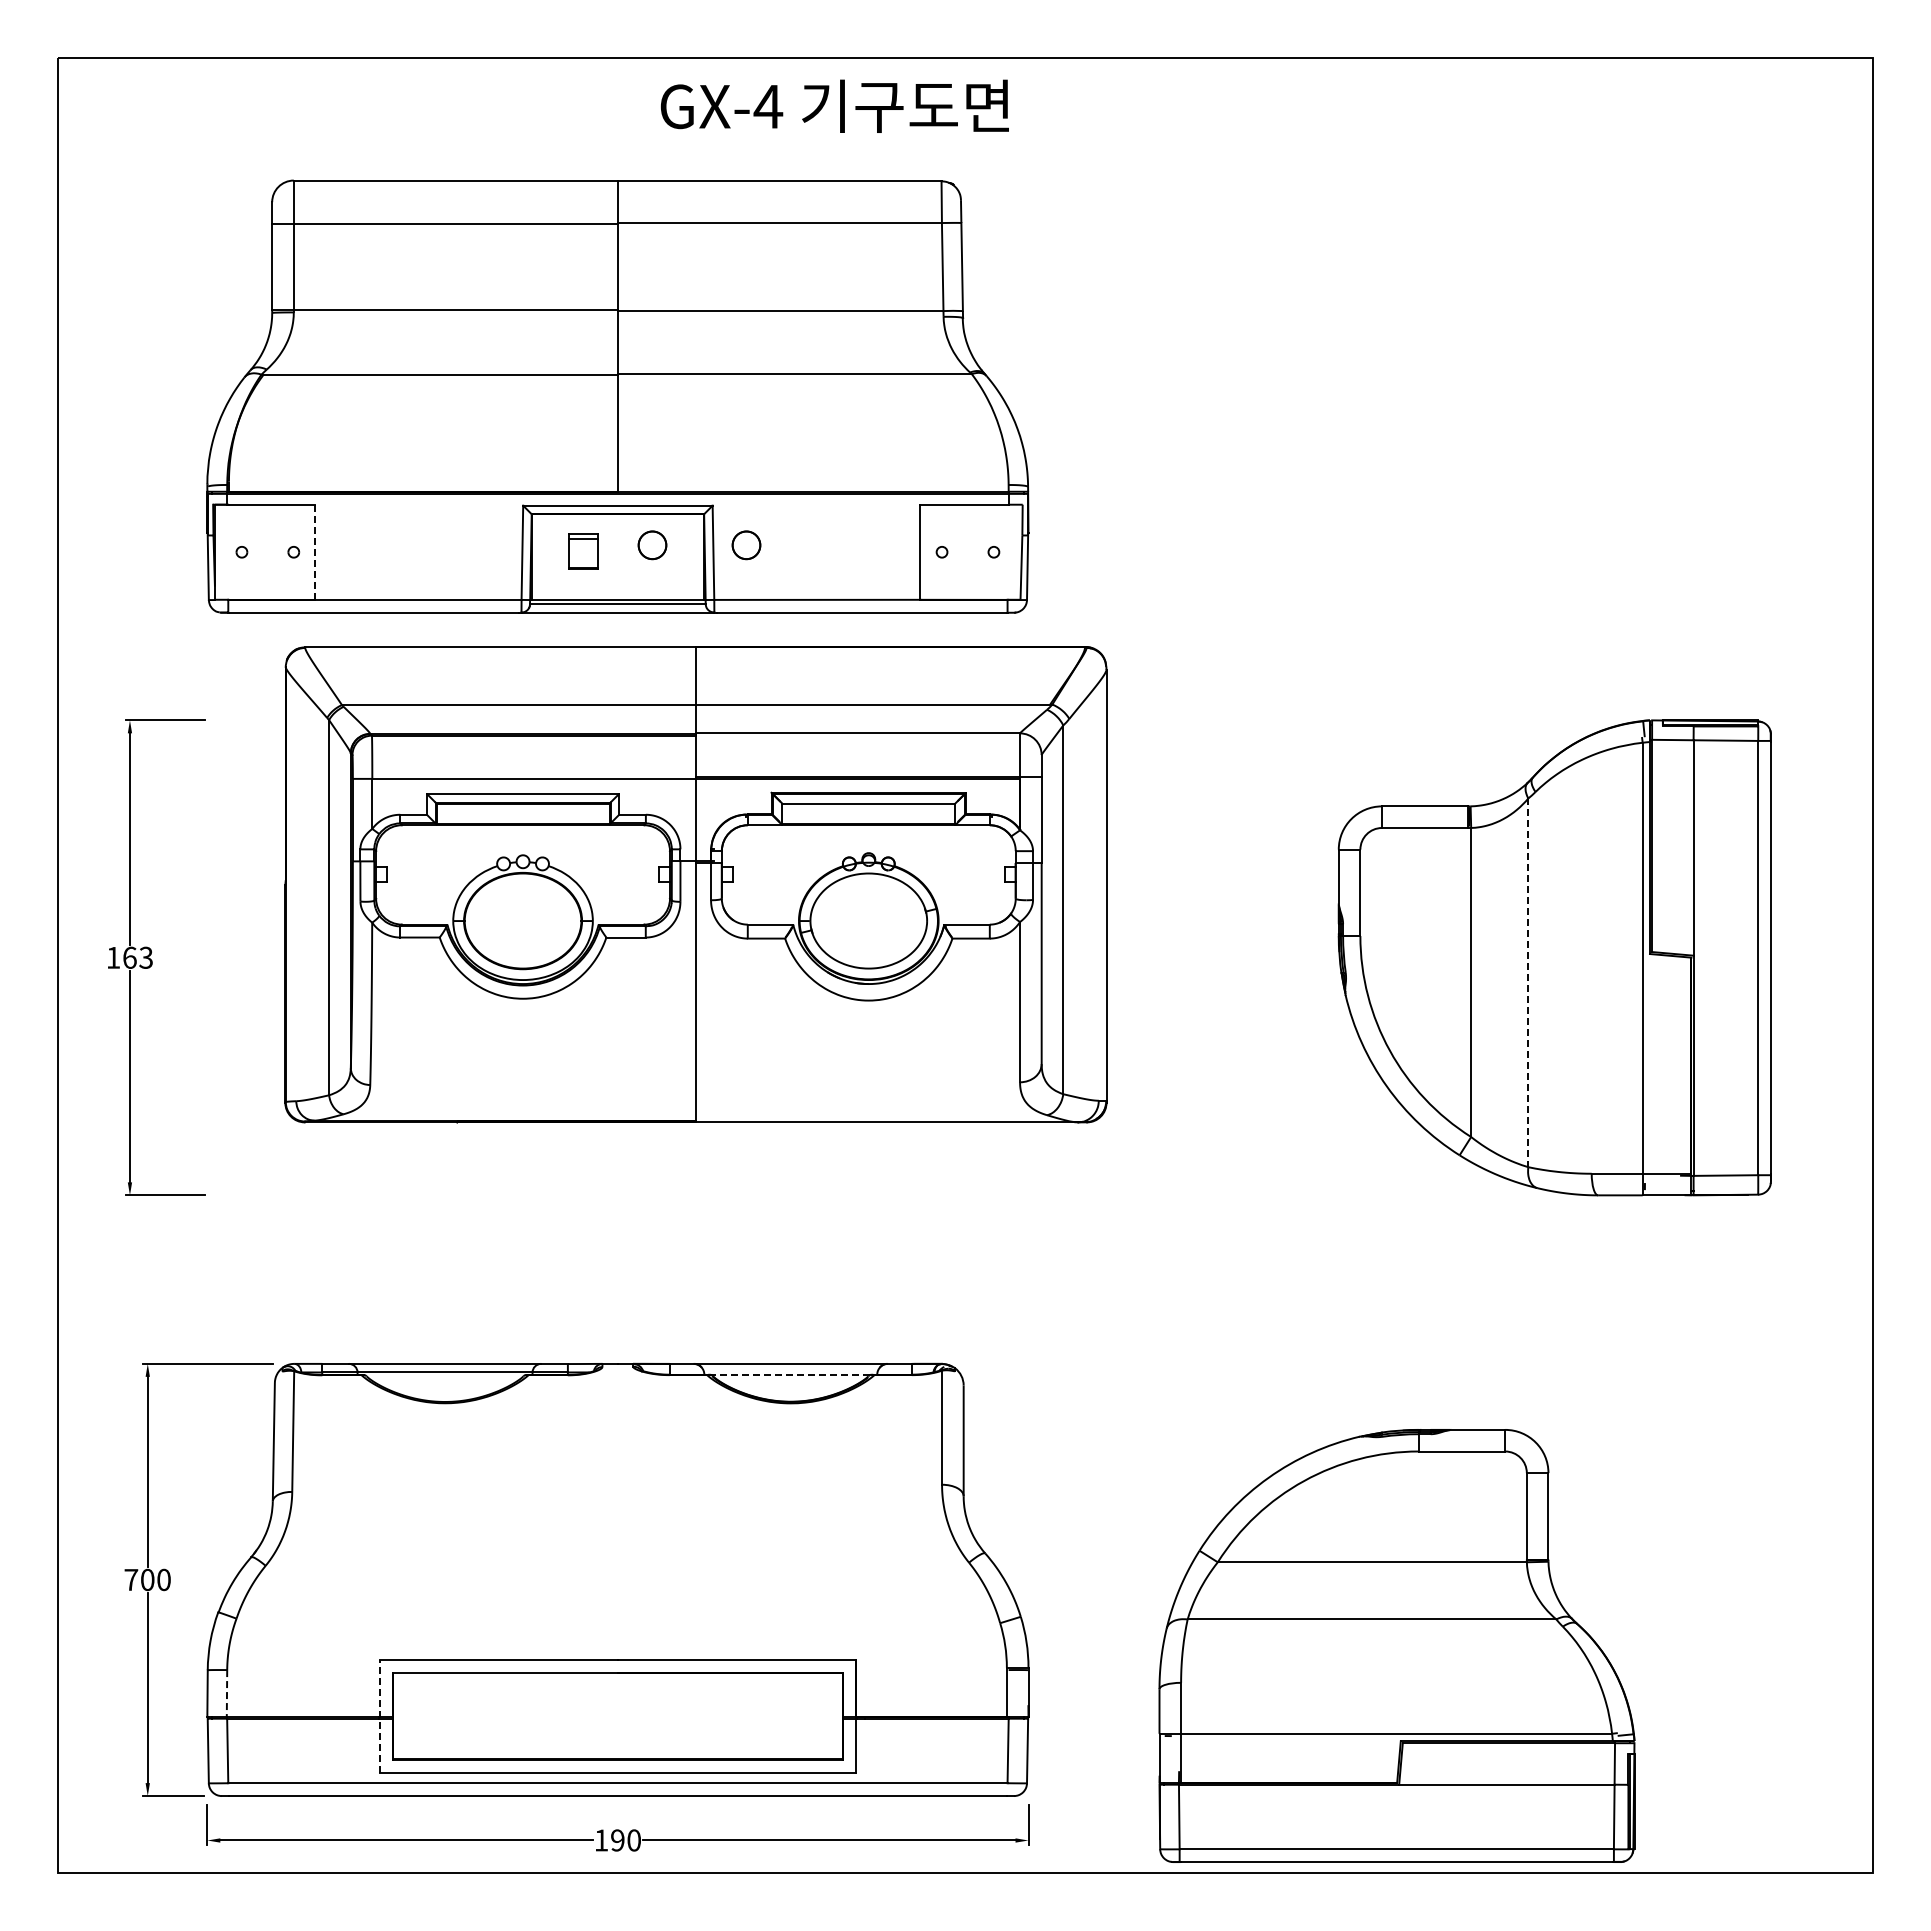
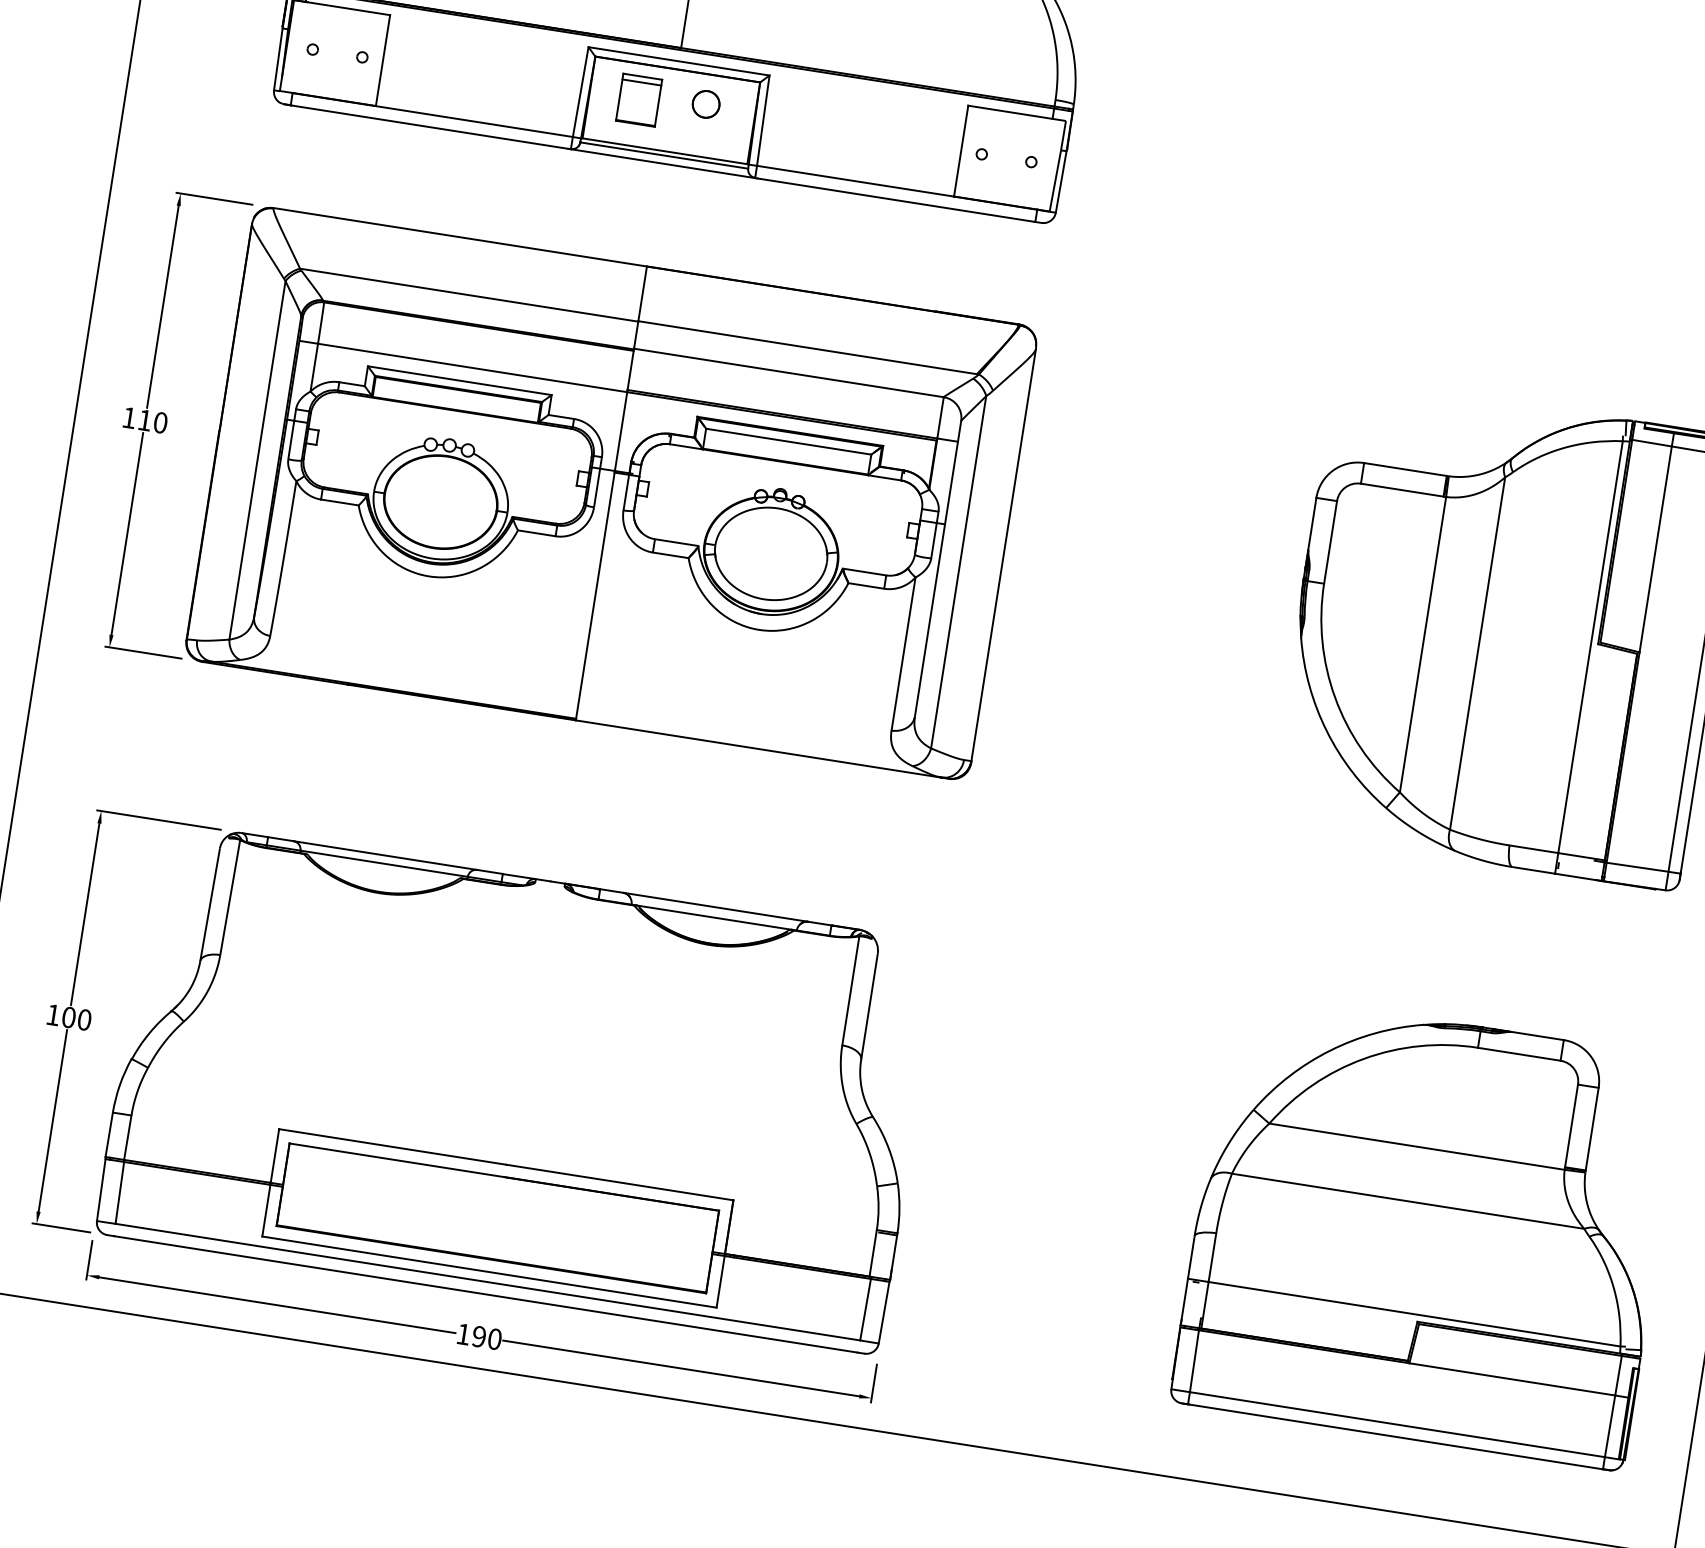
part: (746, 545) -> (795, 118), removed
part: (583, 551) -> (639, 99), size x1.43
line: (315, 552) -> (383, 60), dashed -> solid
part: (695, 884) -> (611, 493), moved
text: (137, 957) -> (152, 421), 163 -> 110
line: (1528, 983) -> (1477, 654), dashed -> solid
line: (791, 1374) -> (714, 917), dashed -> solid
text: (131, 1579) -> (53, 1014), 700 -> 100
part: (1396, 1645) -> (1427, 1229), moved
line: (227, 1693) -> (128, 1137), dashed -> solid
line: (380, 1716) -> (271, 1182), dashed -> solid

